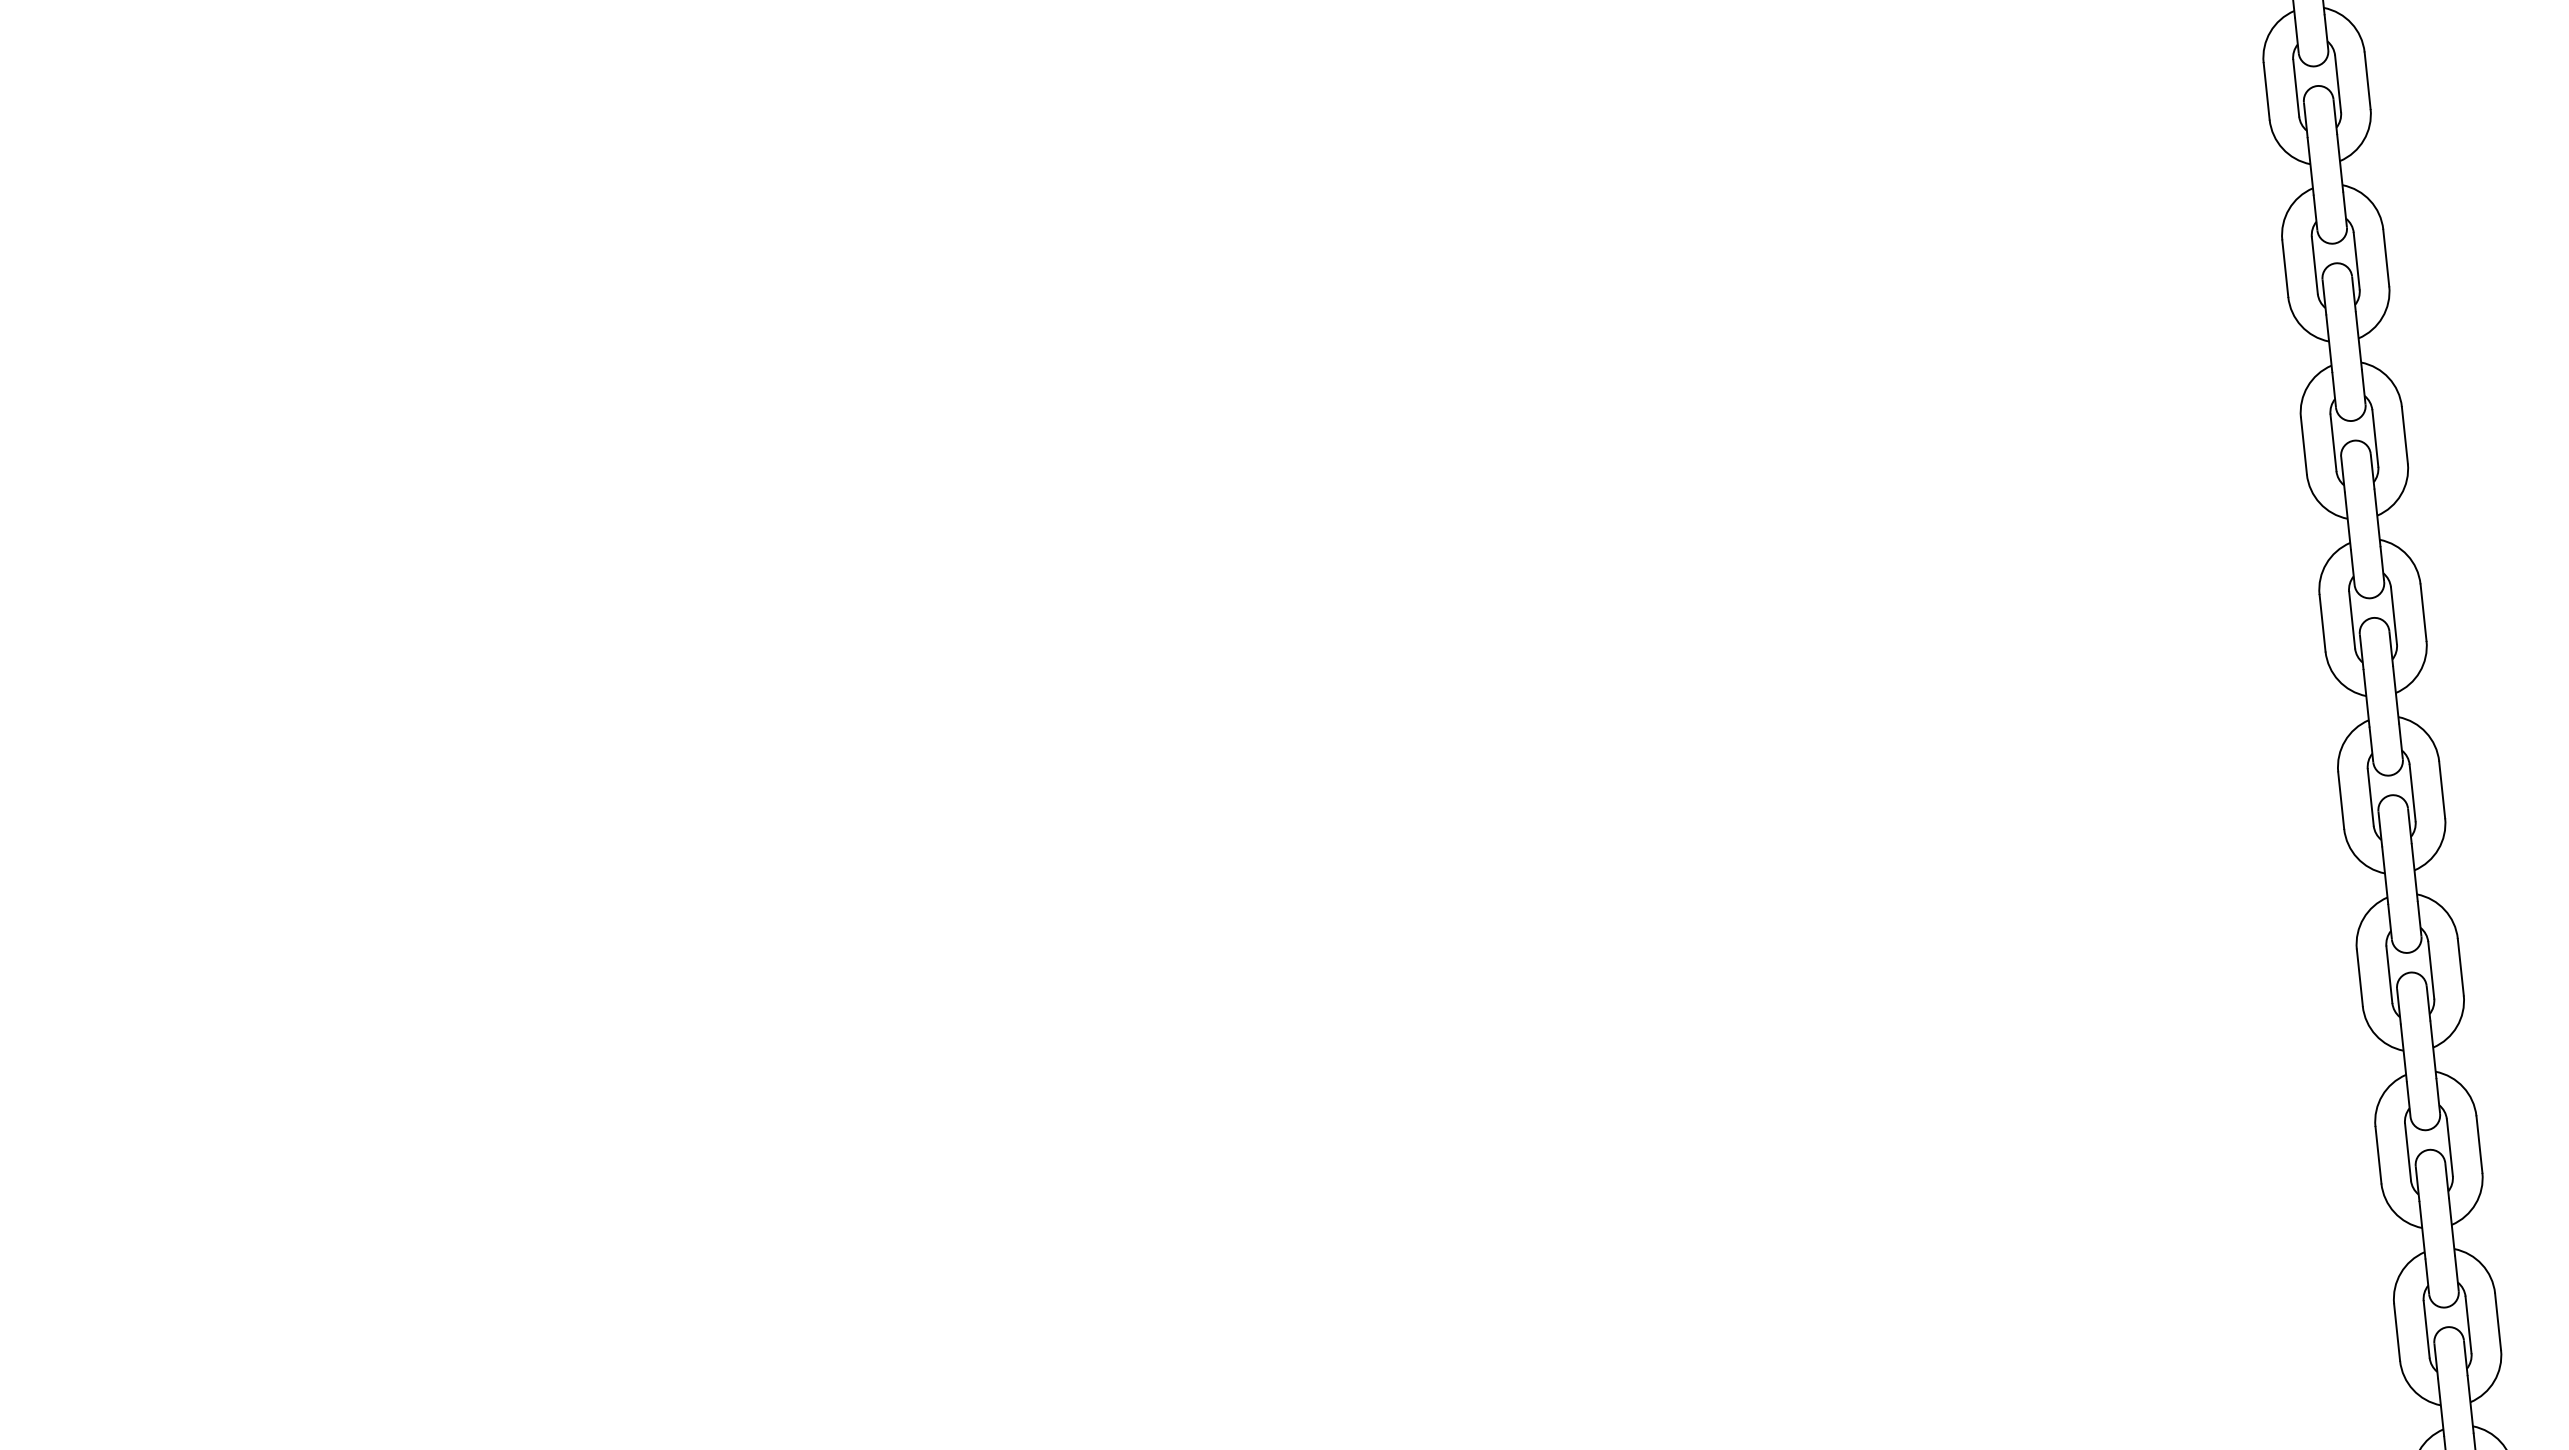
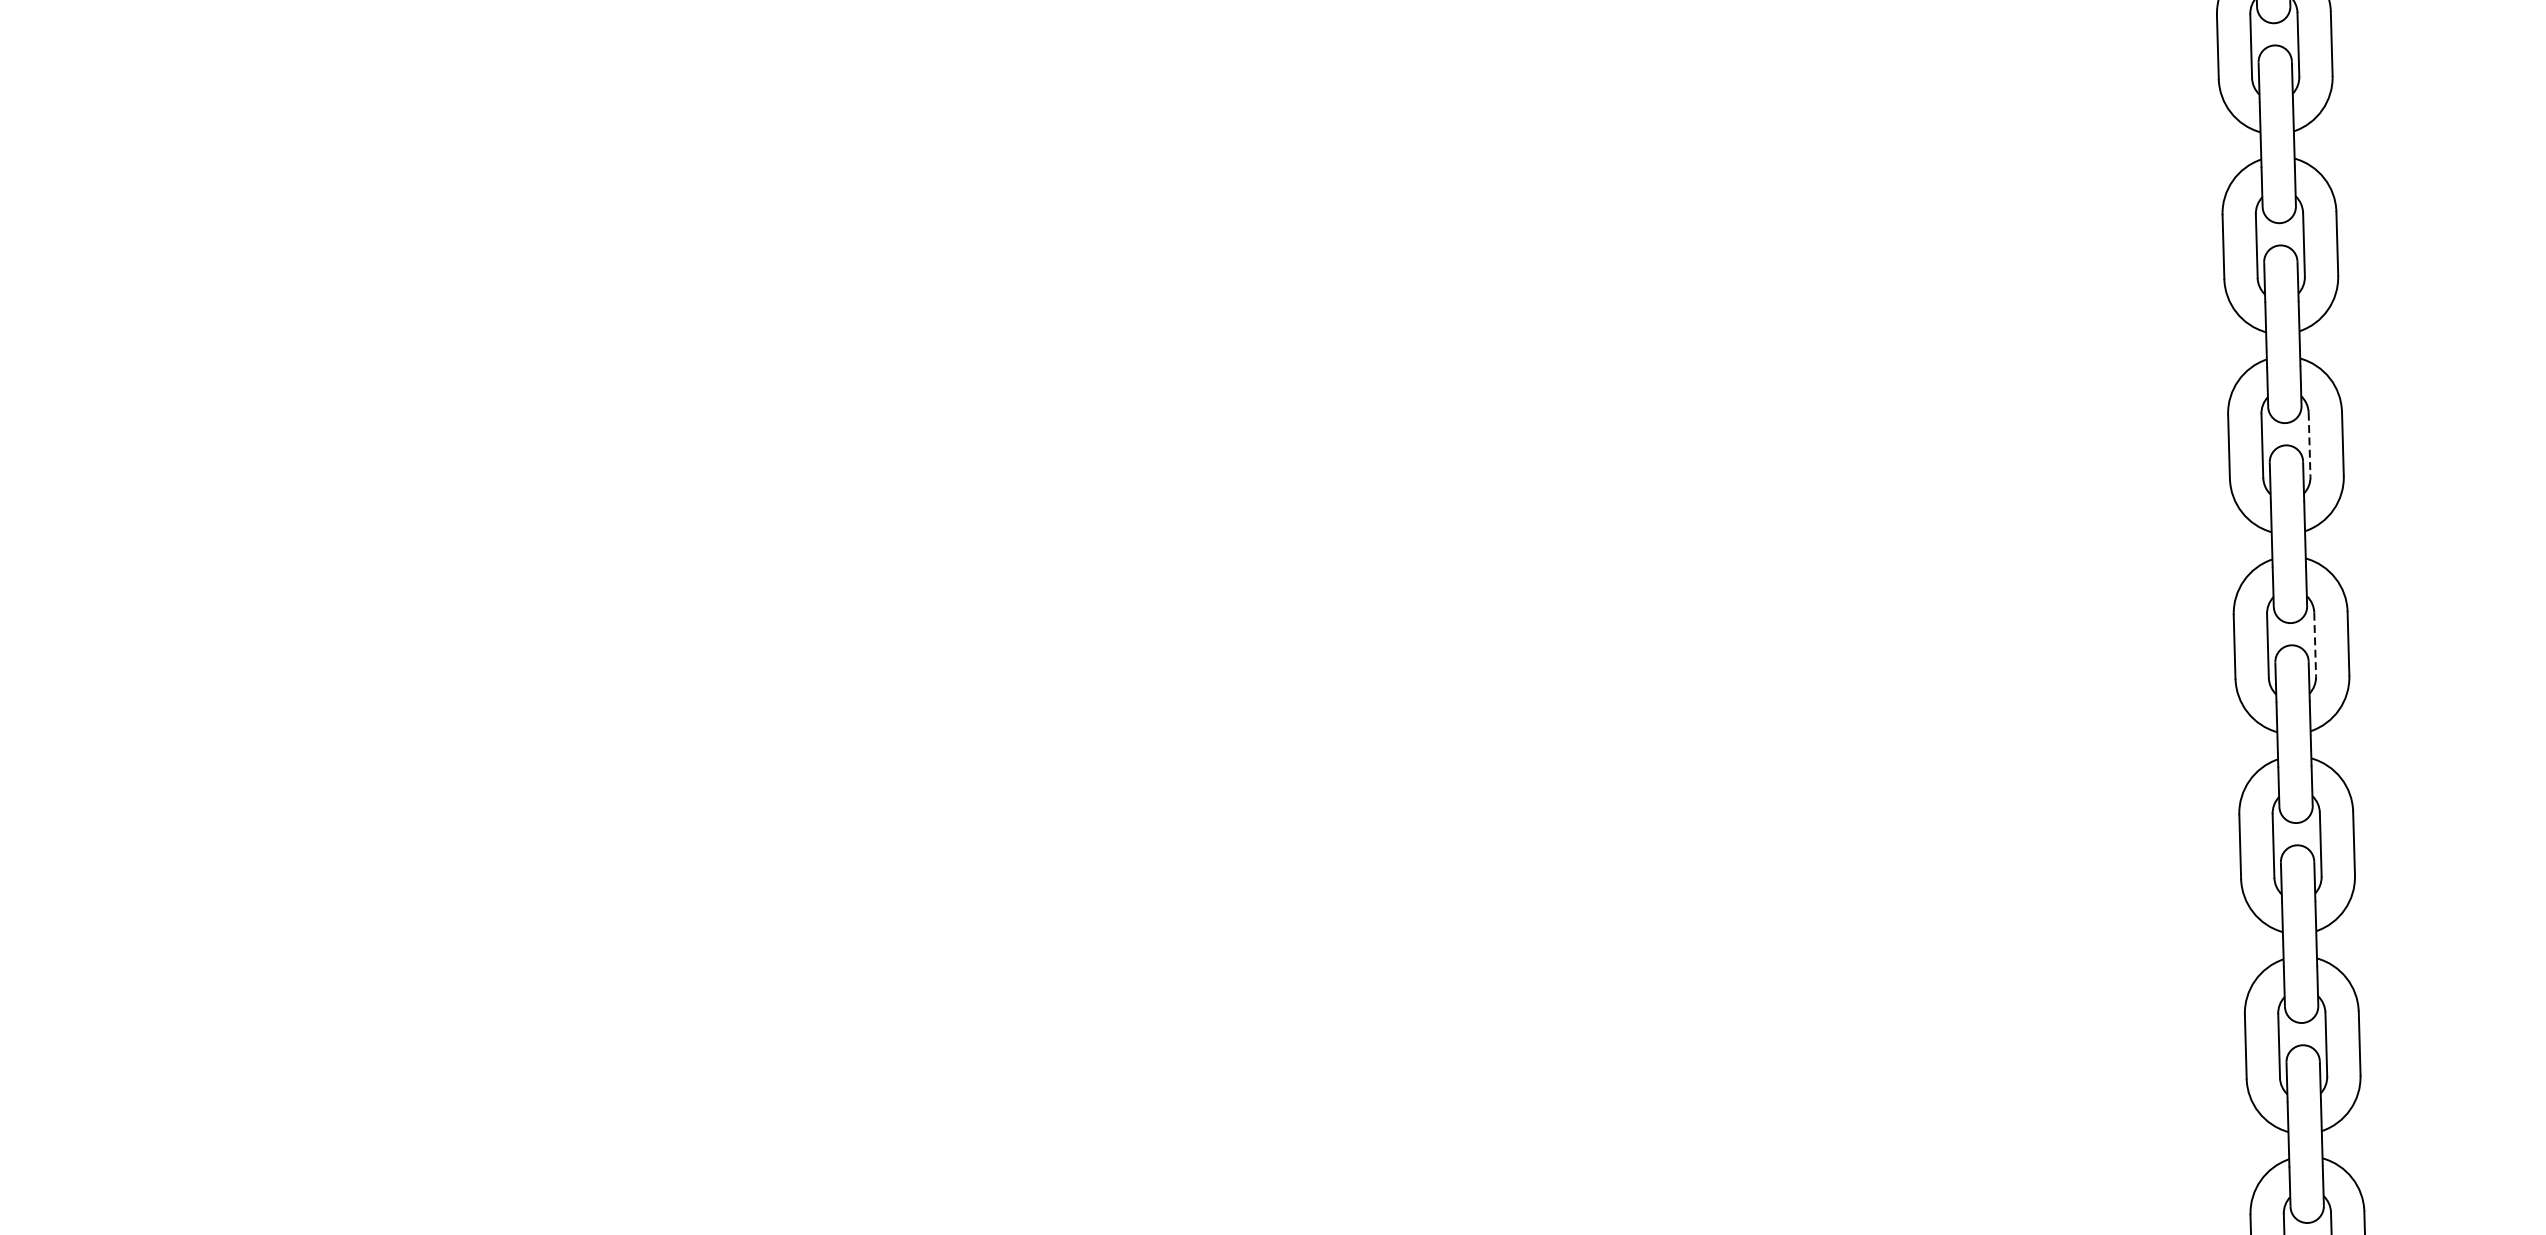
line: (2394, 616) -> (2310, 445), solid -> dashed
line: (2412, 793) -> (2314, 645), solid -> dashed

